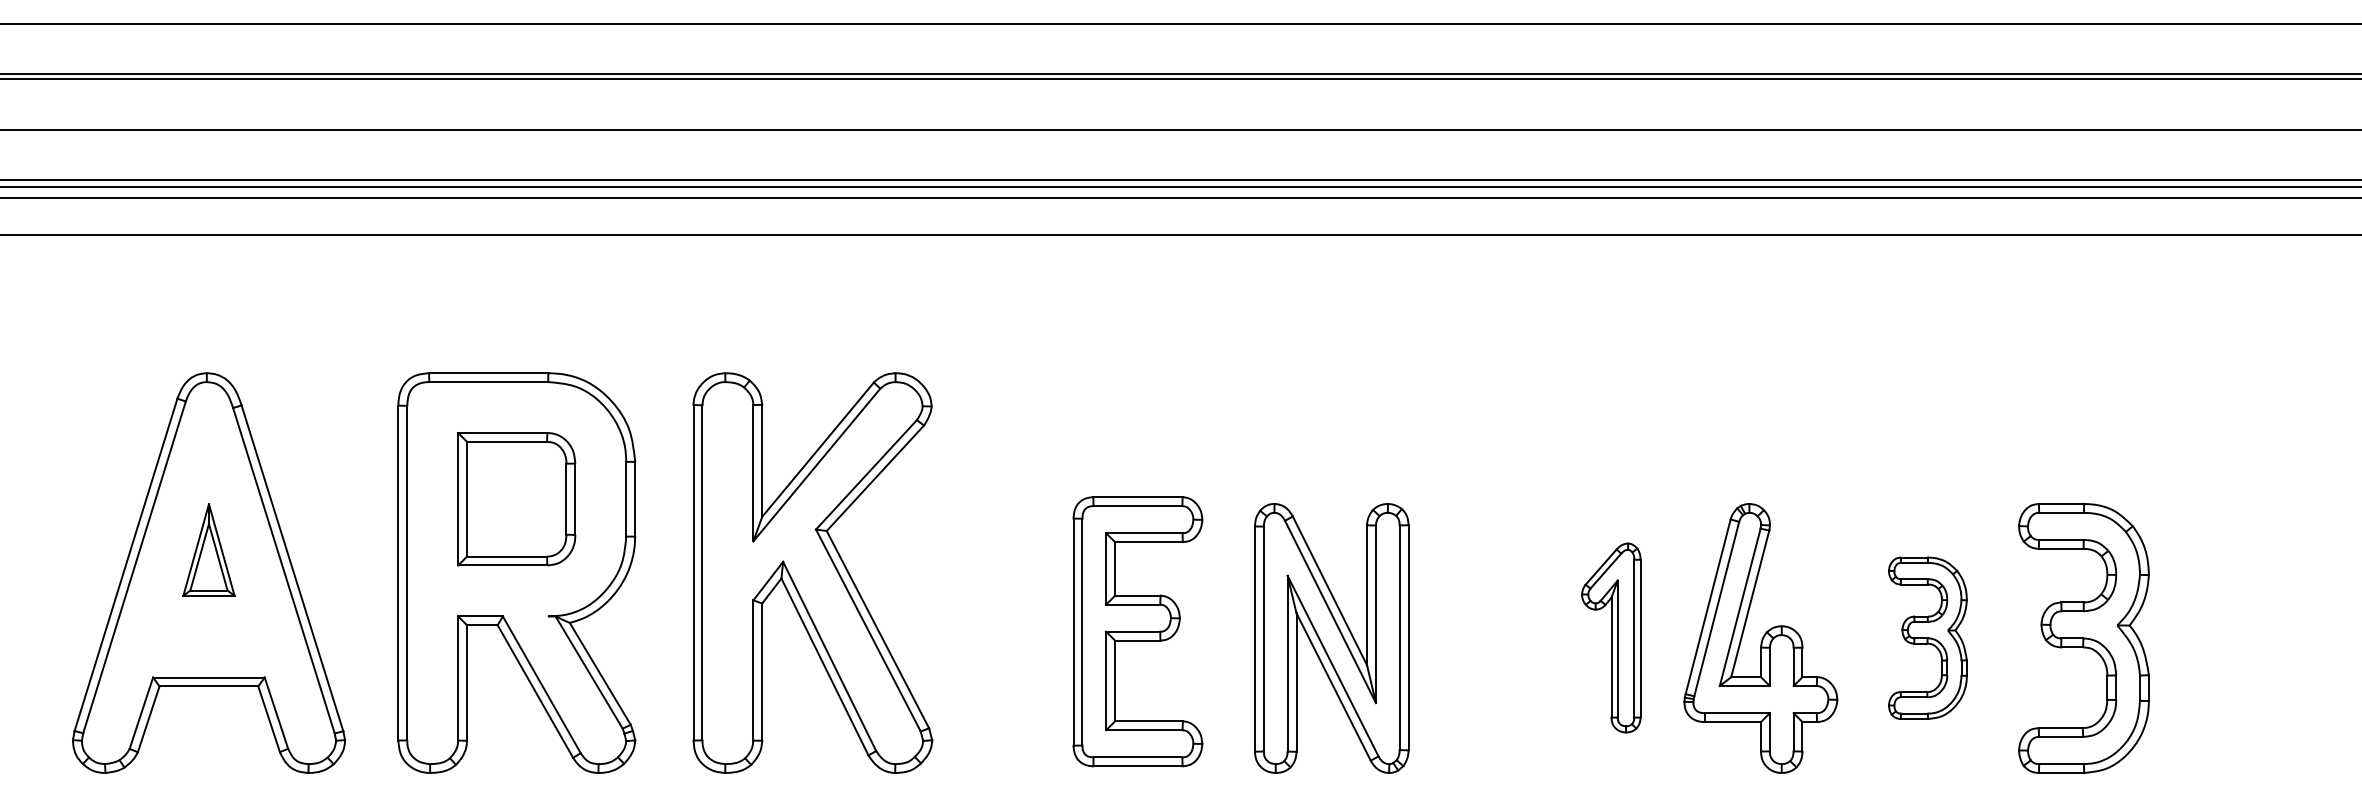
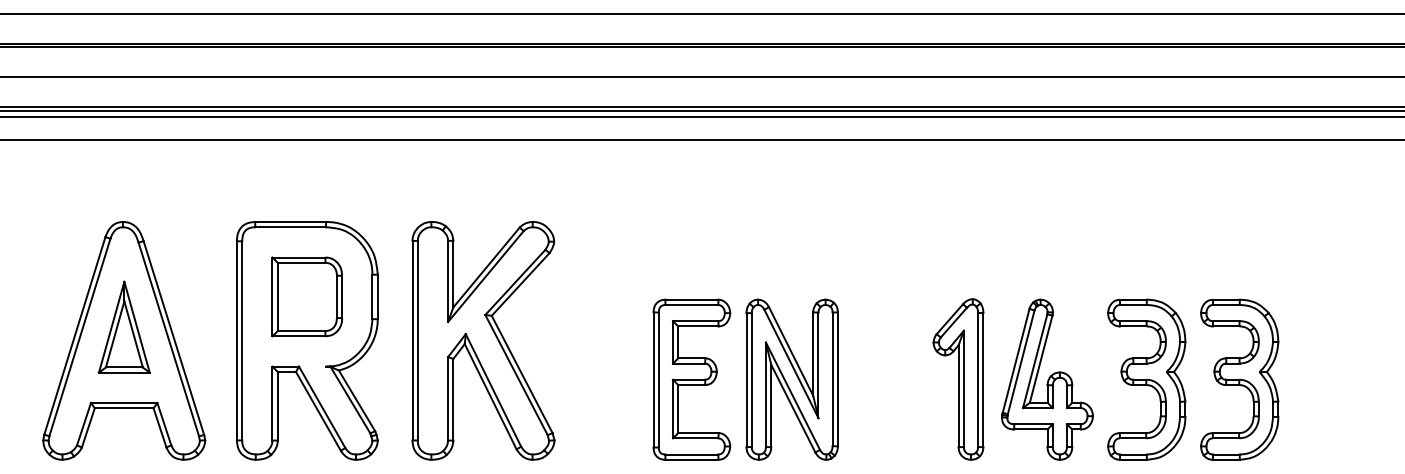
part: (207, 548) -> (123, 326), size x1.67
part: (1137, 631) -> (691, 379), moved
part: (1611, 638) -> (958, 379), size x1.43
part: (1927, 638) -> (1146, 379), size x1.67

